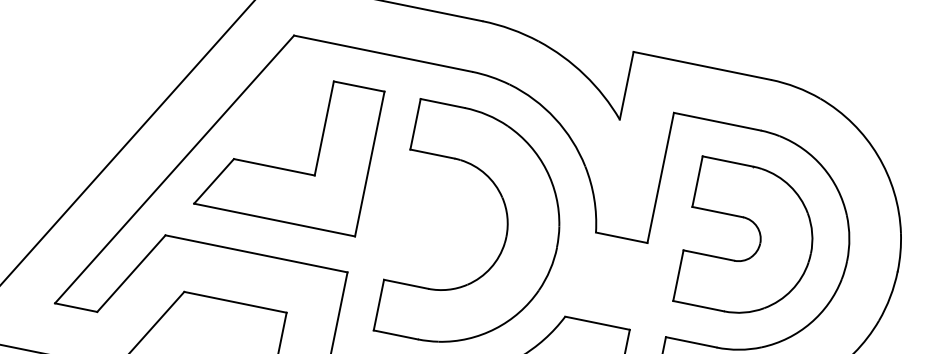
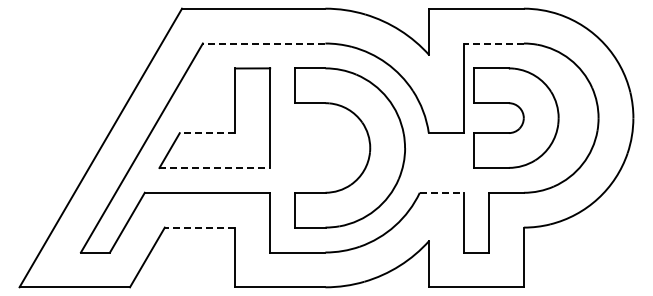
line: (382, 53) -> (263, 43), solid -> dashed
line: (717, 121) -> (494, 43), solid -> dashed
line: (274, 167) -> (207, 133), solid -> dashed
line: (275, 220) -> (215, 168), solid -> dashed
part: (749, 240) -> (516, 117), moved
line: (234, 302) -> (199, 227), solid -> dashed
line: (598, 322) -> (442, 192), solid -> dashed

